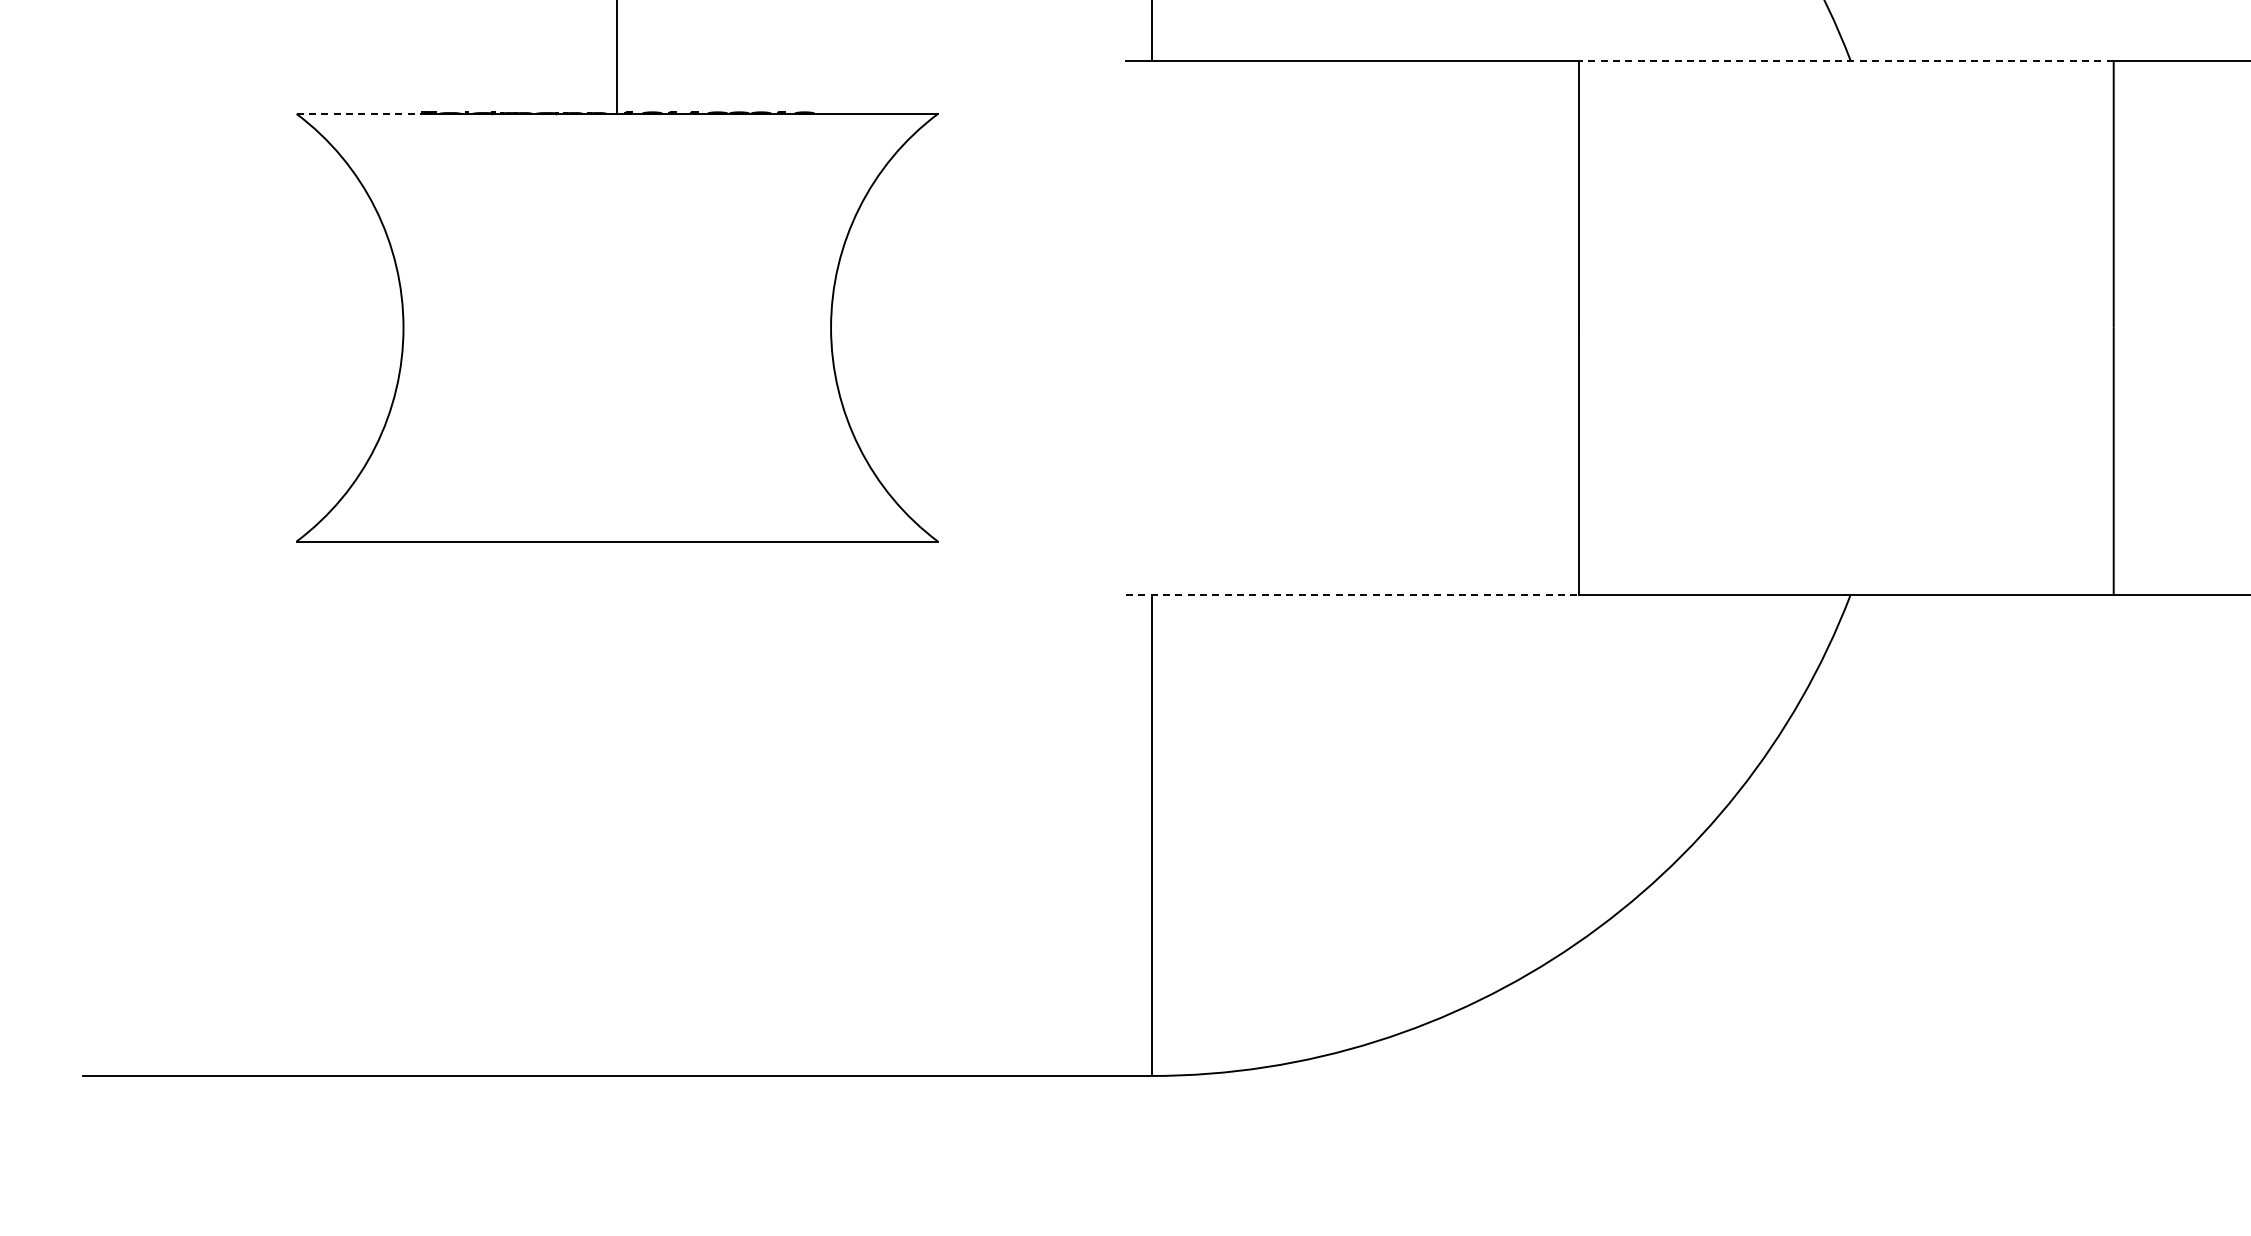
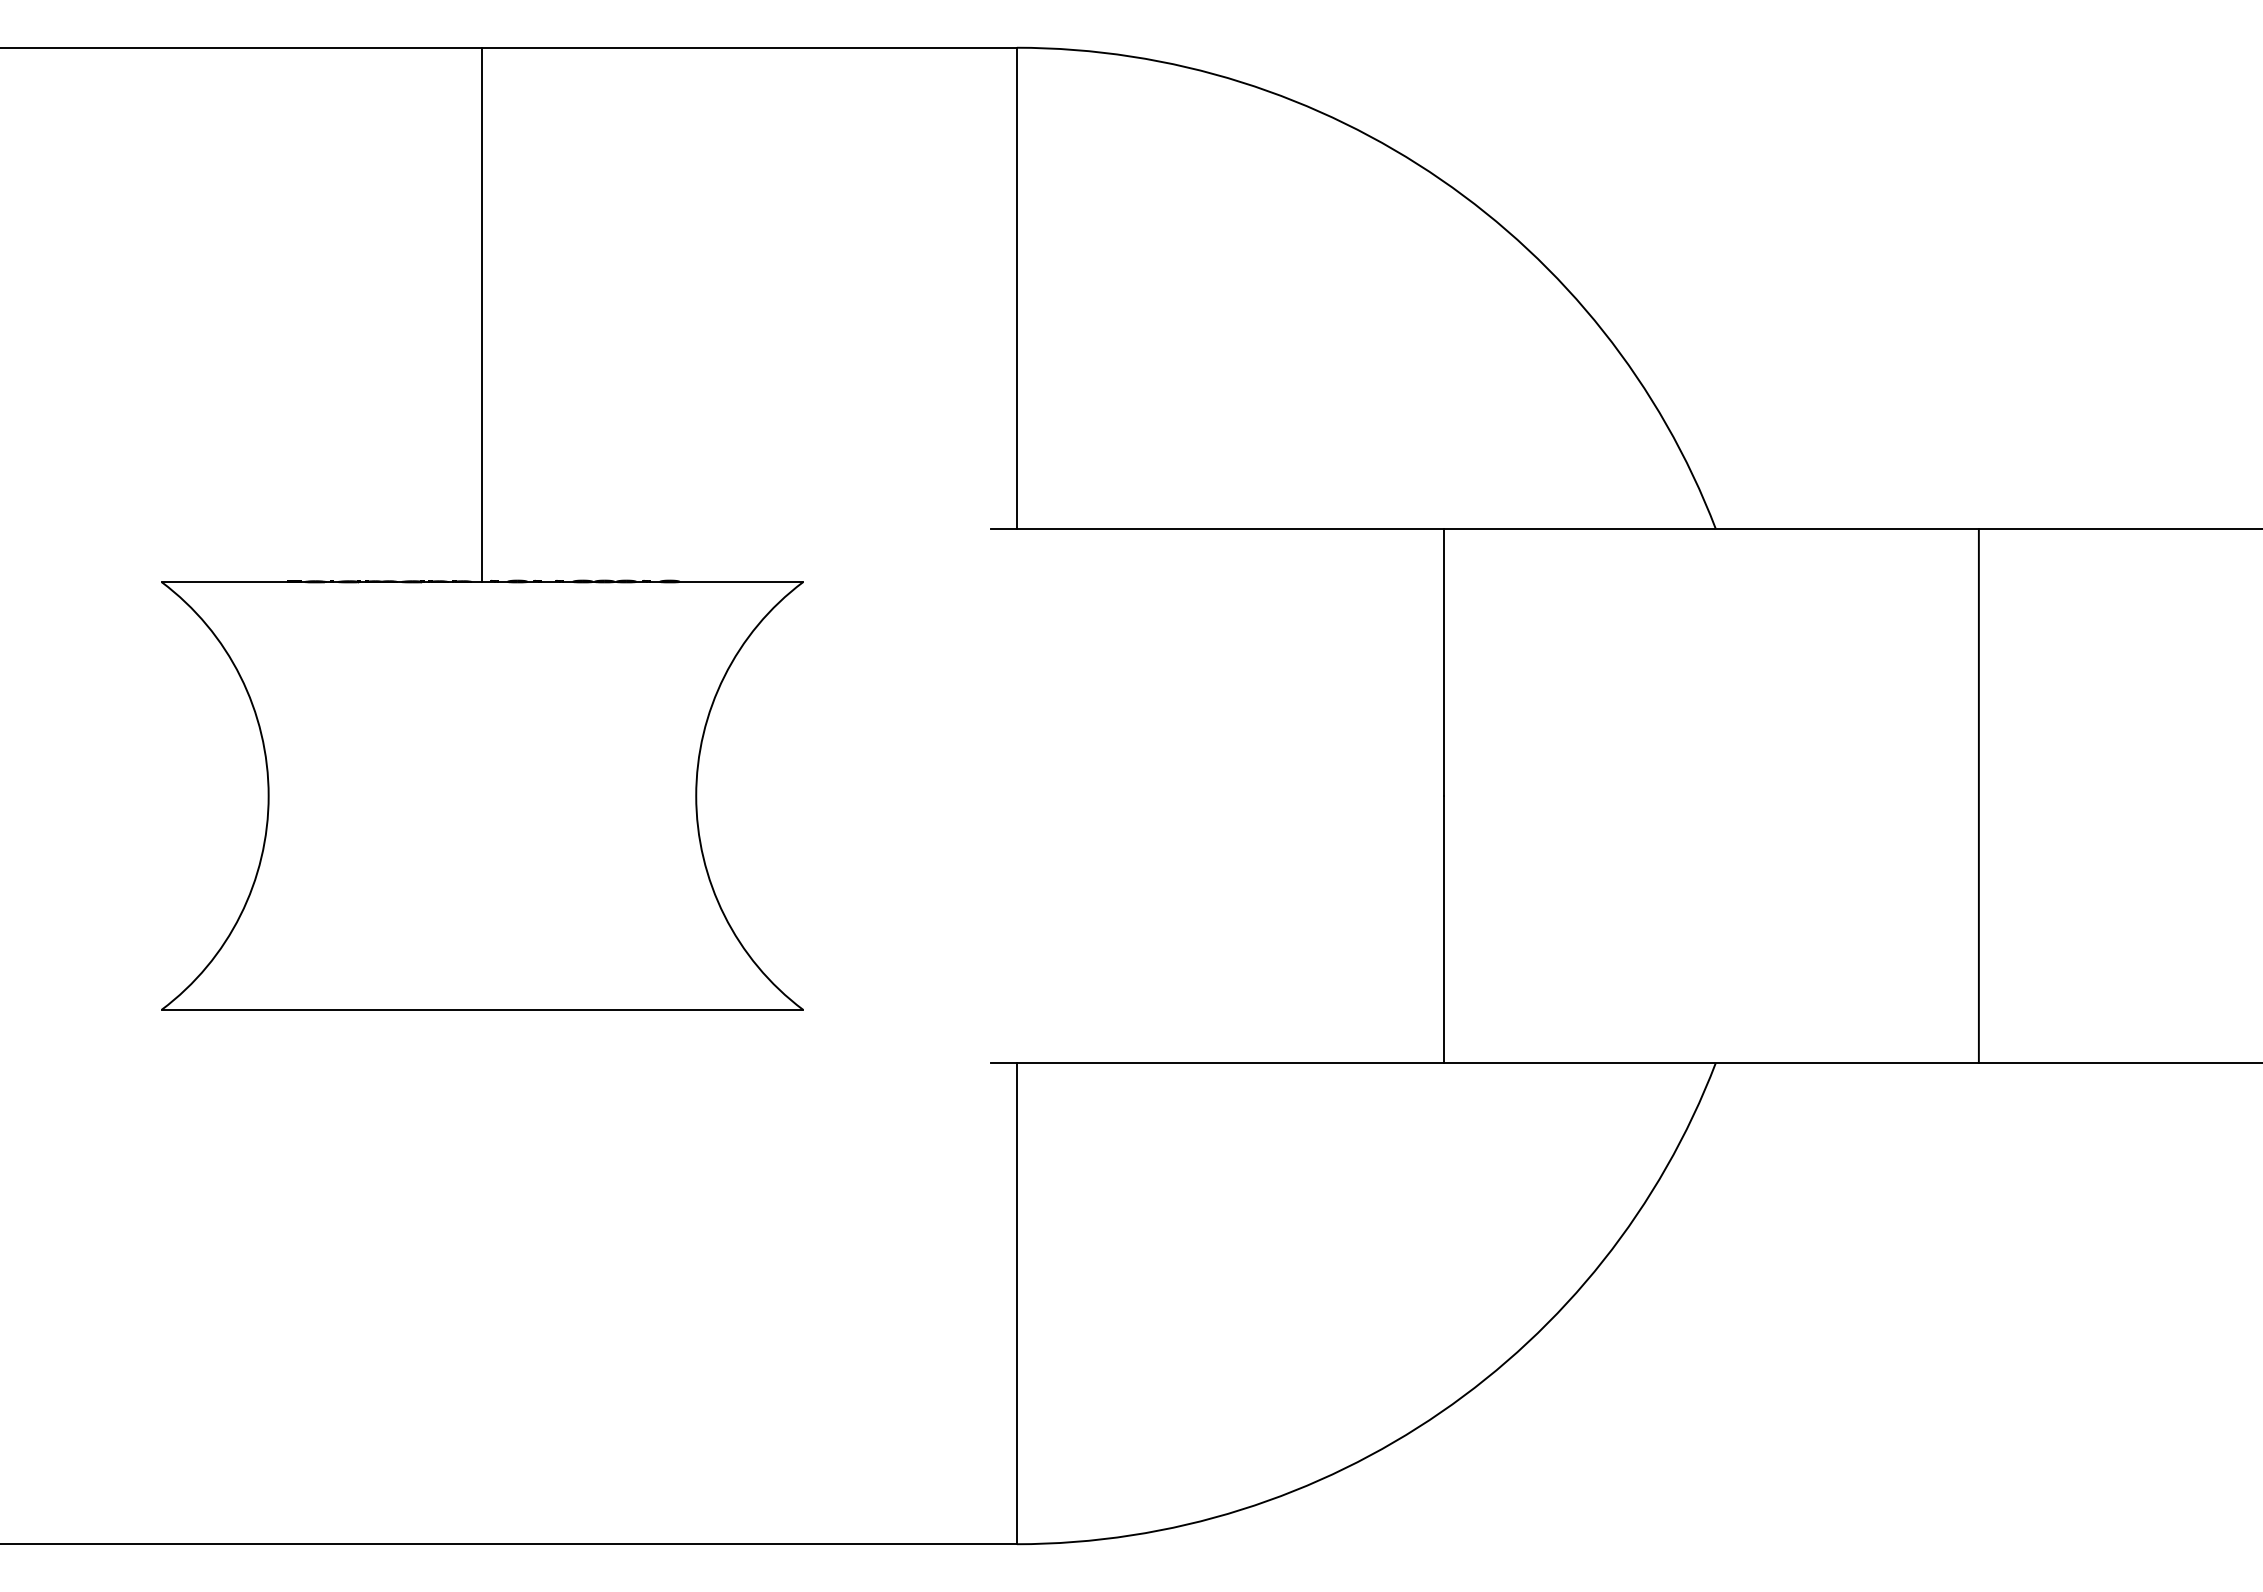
line: (1846, 60) -> (1711, 528), dashed -> solid
line: (359, 114) -> (224, 582), dashed -> solid
line: (1352, 595) -> (1217, 1063), dashed -> solid

